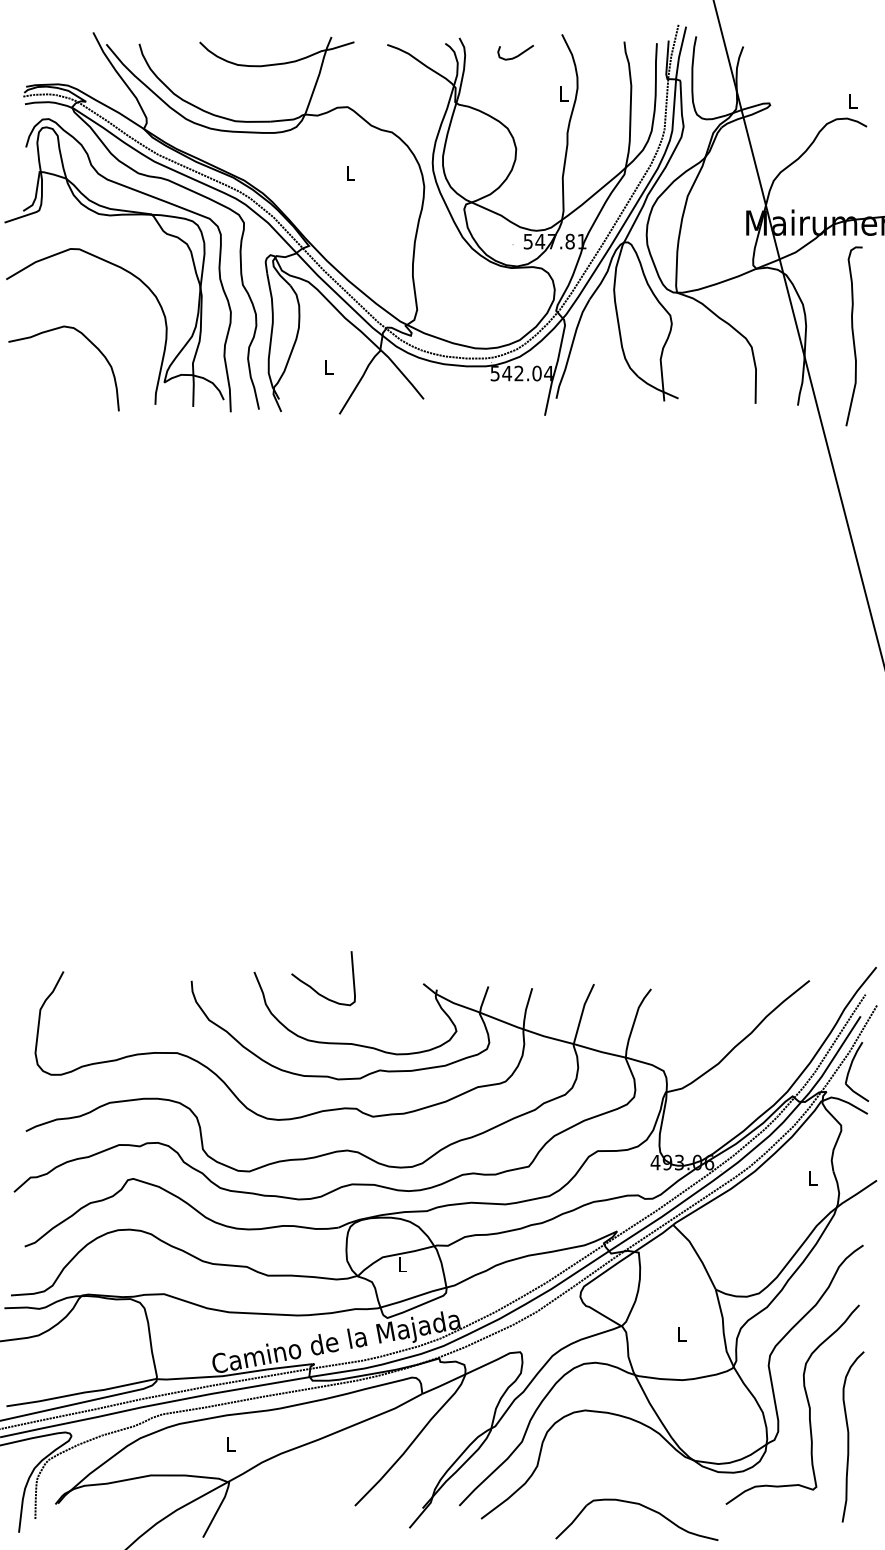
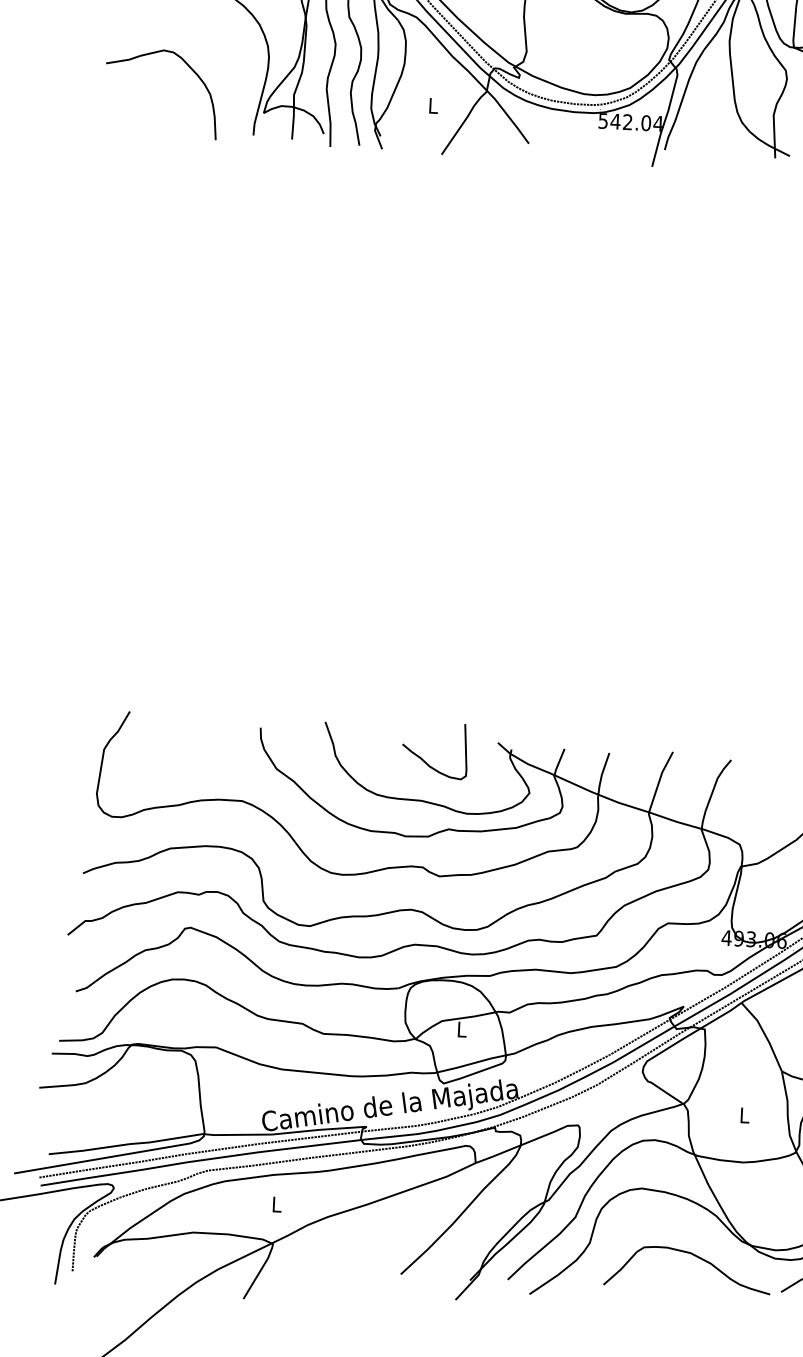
curve: (316, 990) -> (427, 762), moved
part: (641, 1506) -> (693, 1255), moved

